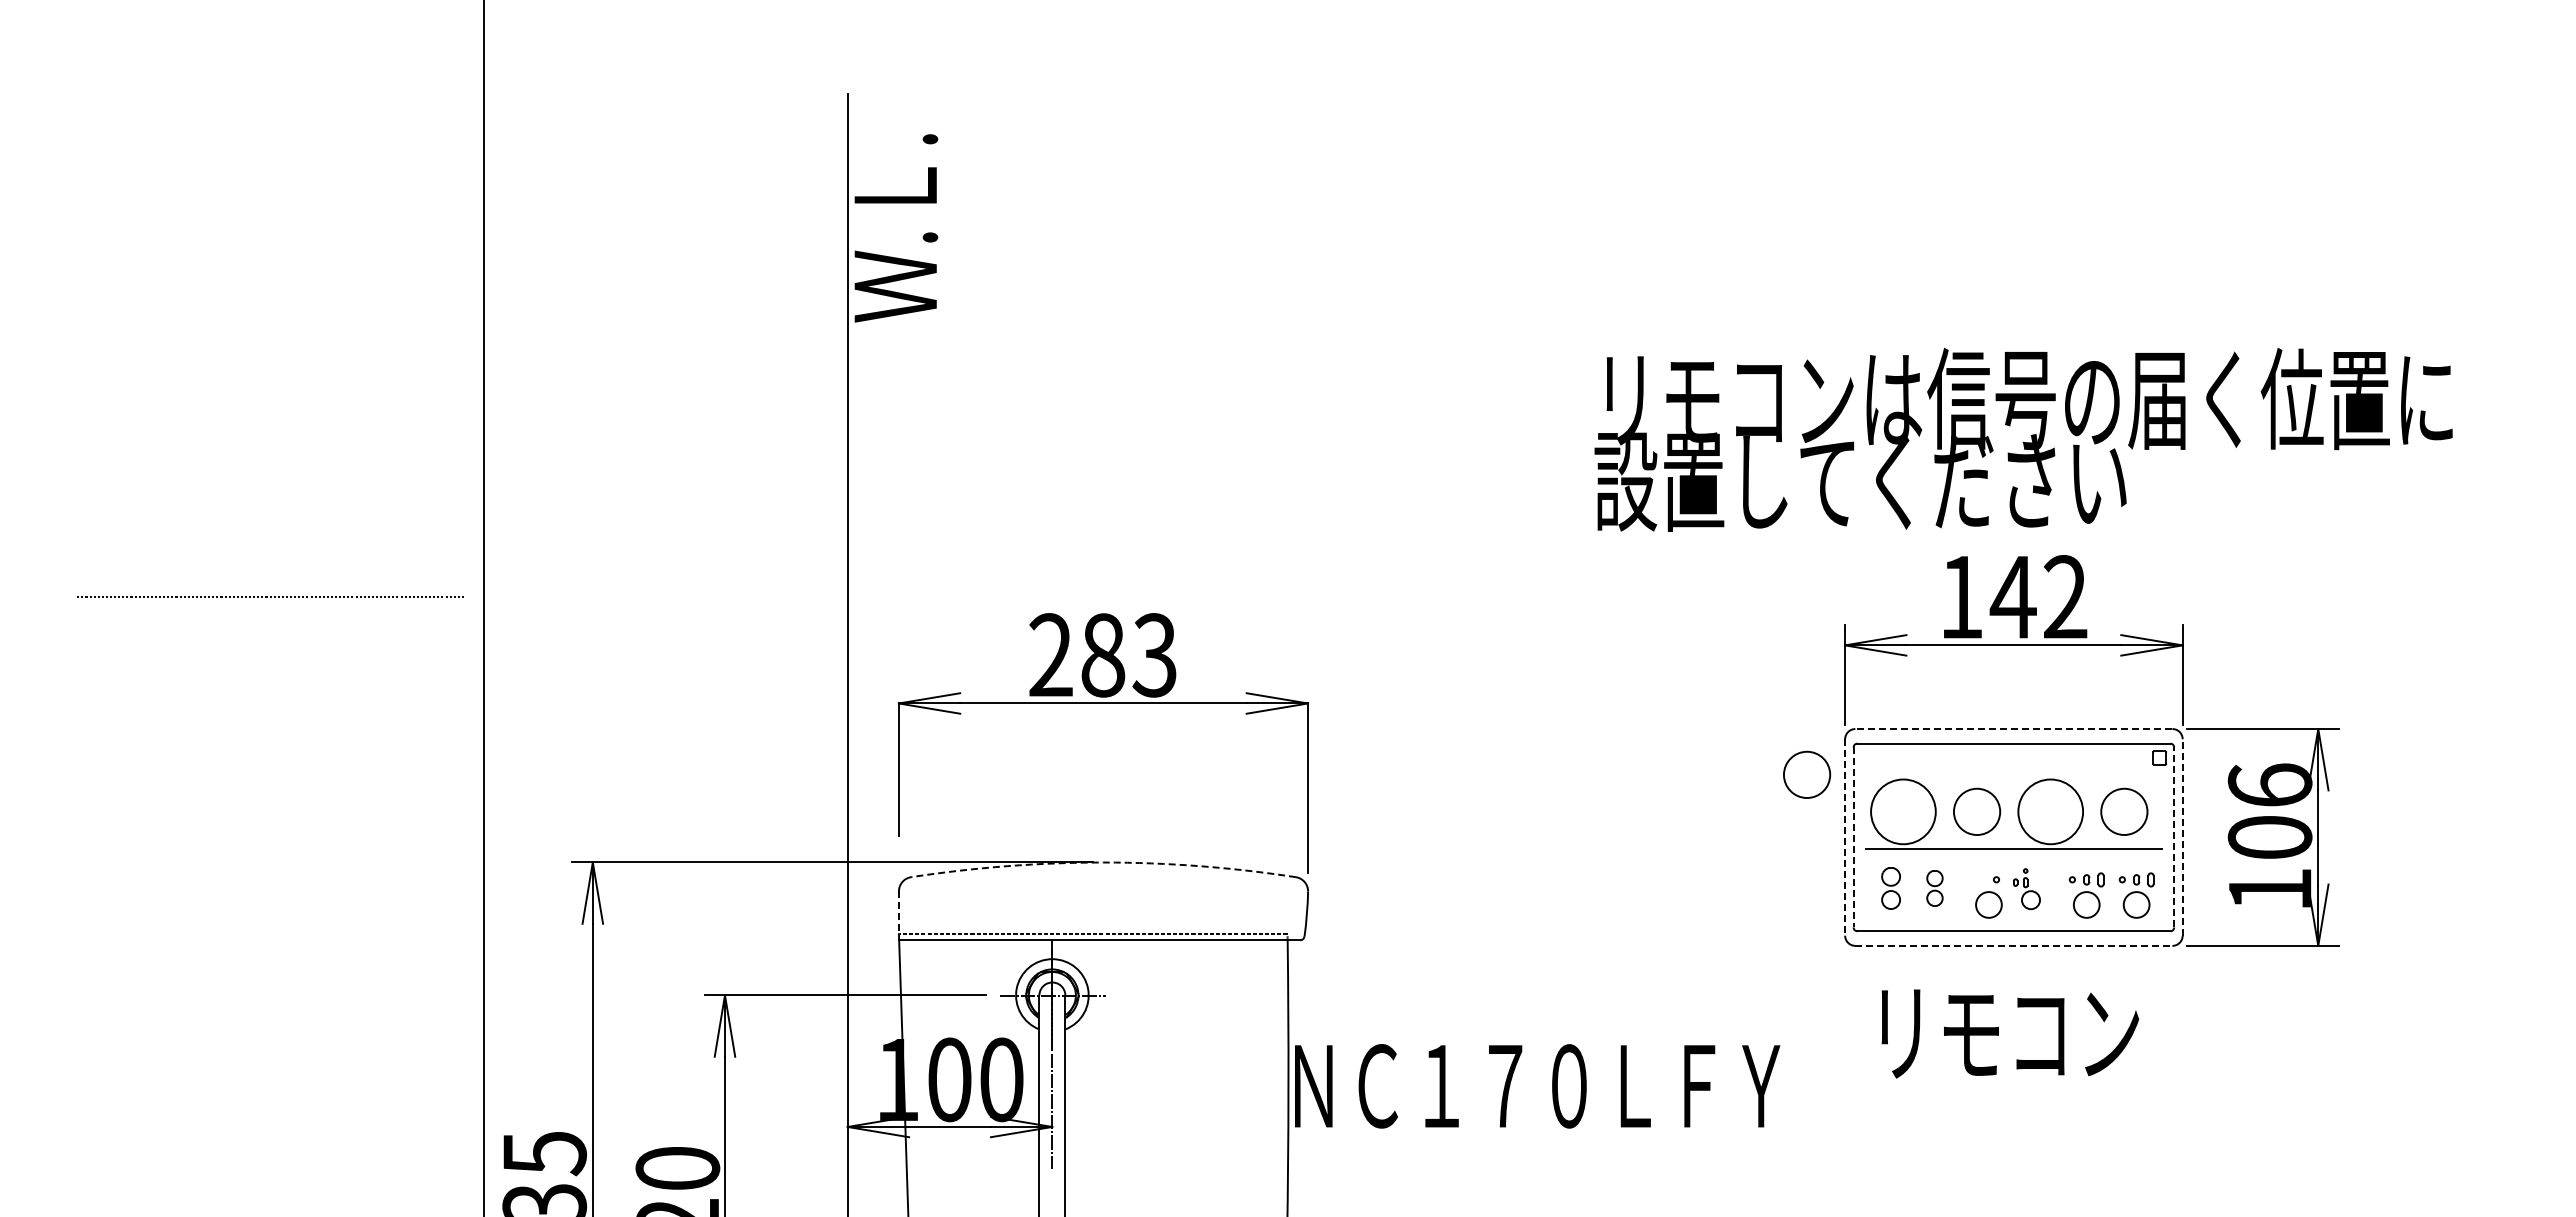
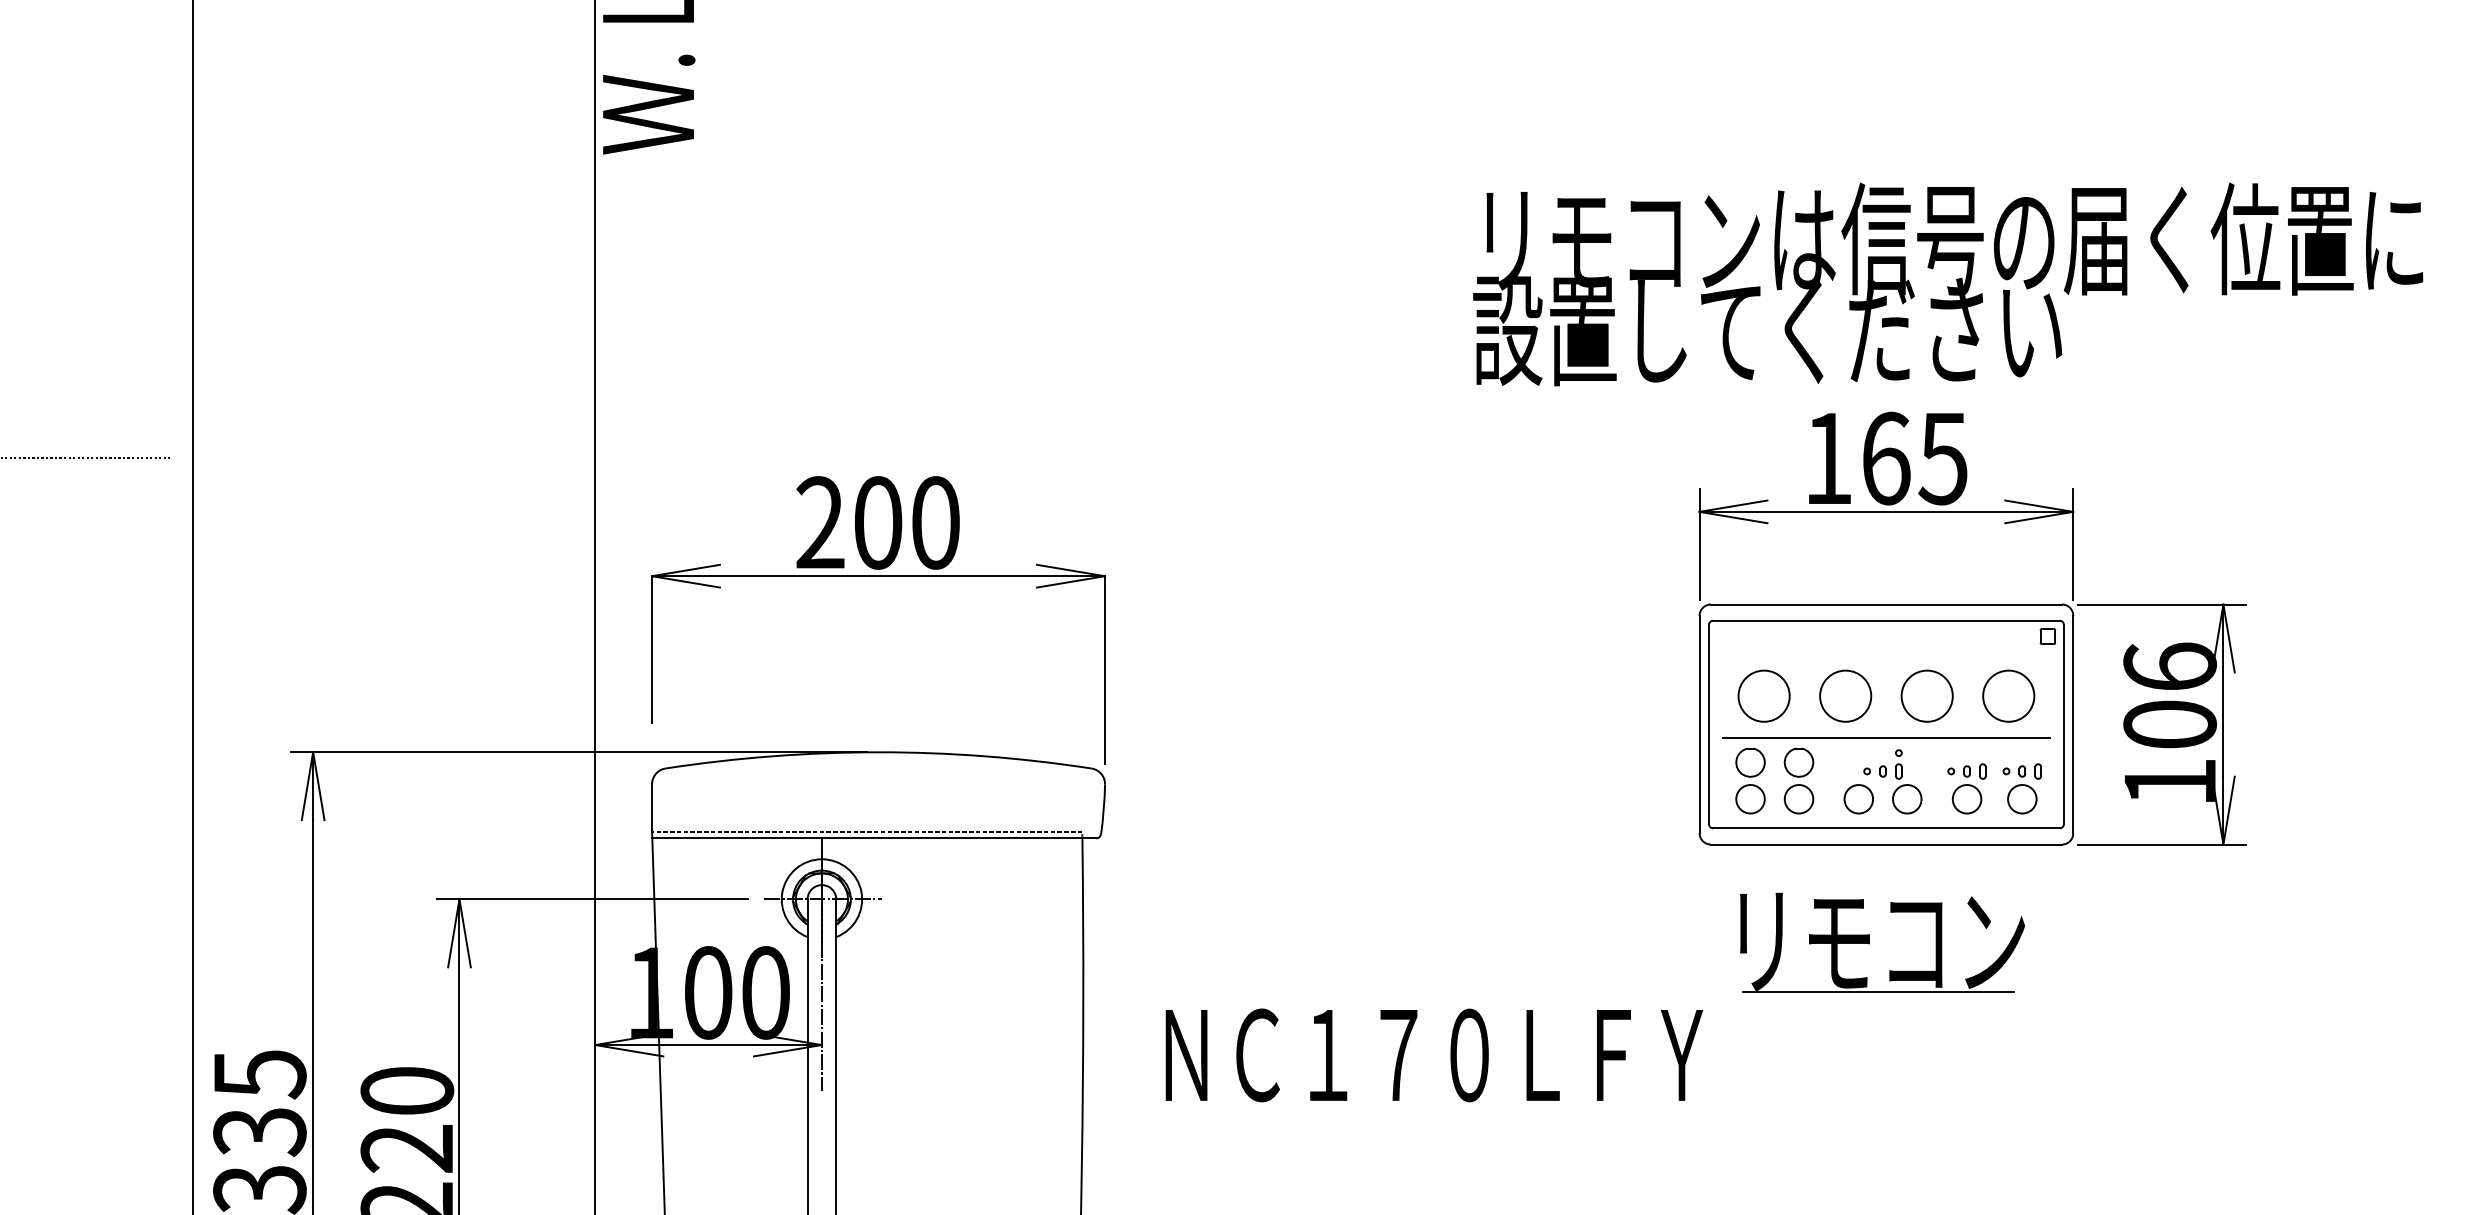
text: (2023, 439) -> (1947, 283), moved
text: (2038, 597) -> (1913, 458), 142 -> 165
text: (1128, 655) -> (906, 523), 283 -> 200
line: (2013, 729) -> (1885, 605), dashed -> solid
circle: (1807, 774) -> (1657, 654), removed
circle: (1903, 811) -> (1764, 695), size x0.71
circle: (2050, 811) -> (1926, 695), size x0.71
line: (2174, 836) -> (2064, 723), dashed -> solid
line: (2182, 836) -> (2073, 723), dashed -> solid
line: (1845, 837) -> (1700, 724), dashed -> solid
line: (1853, 837) -> (1708, 724), dashed -> solid
arc: (1103, 862) -> (878, 752), dashed -> solid
part: (1890, 888) -> (1749, 781), size x1.43
part: (1934, 888) -> (1798, 781), size x1.67
part: (2026, 888) -> (1900, 781), size x1.43
line: (898, 913) -> (651, 808), dashed -> solid
line: (2013, 945) -> (1885, 844), dashed -> solid
line: (2006, 1079) -> (1878, 992), added
text: (1537, 1086) -> (1434, 1055), moved

